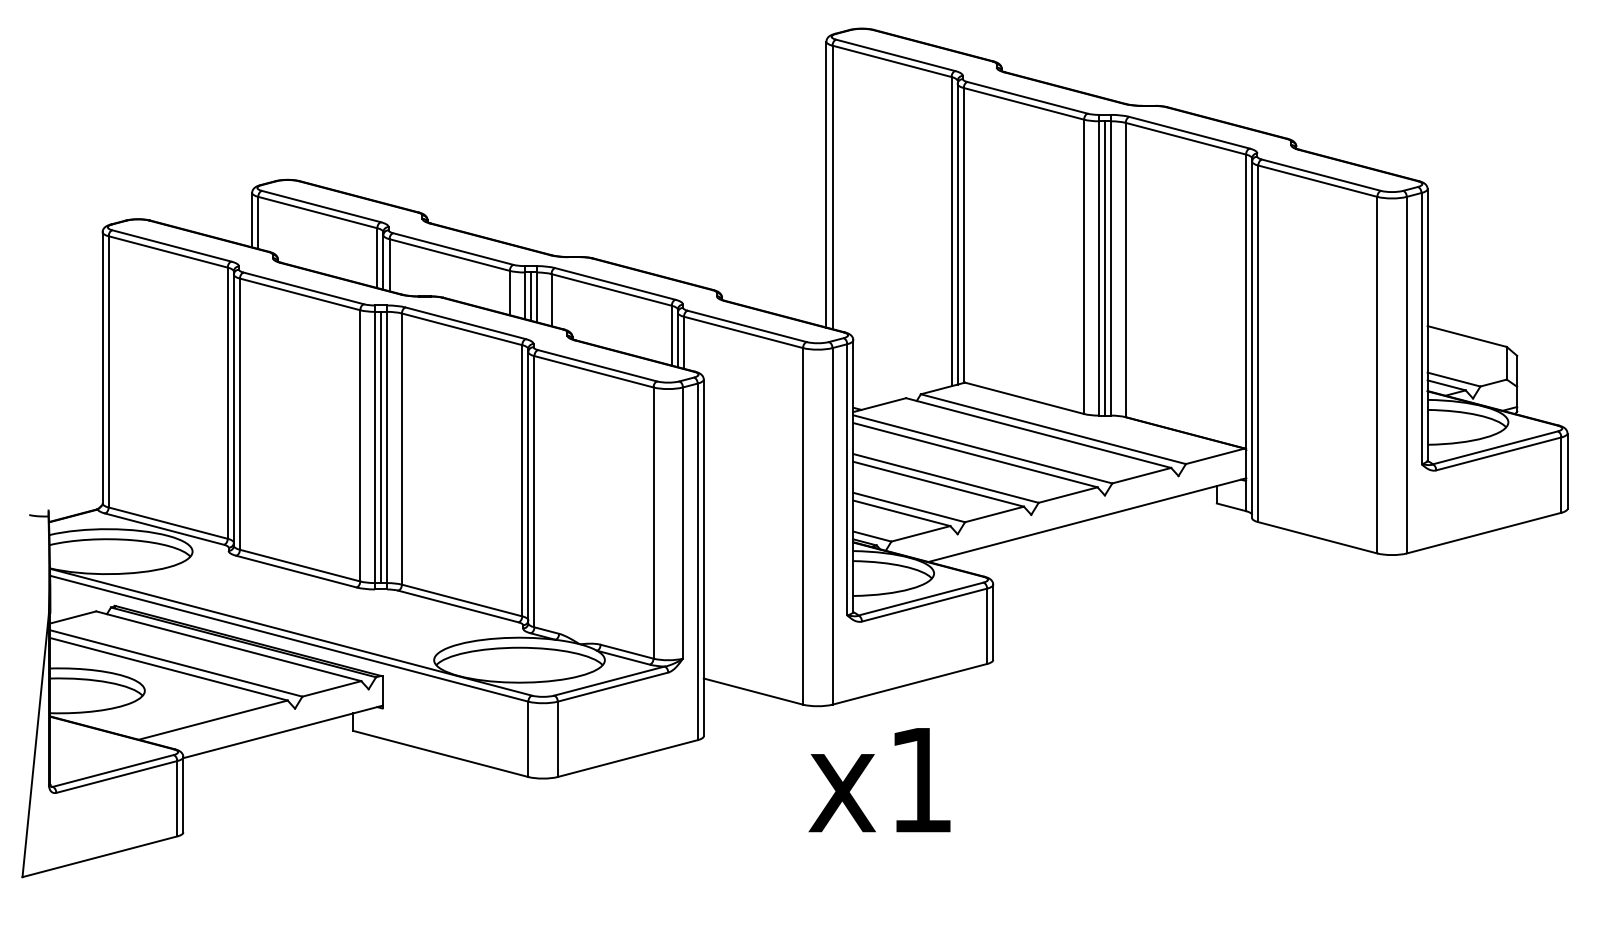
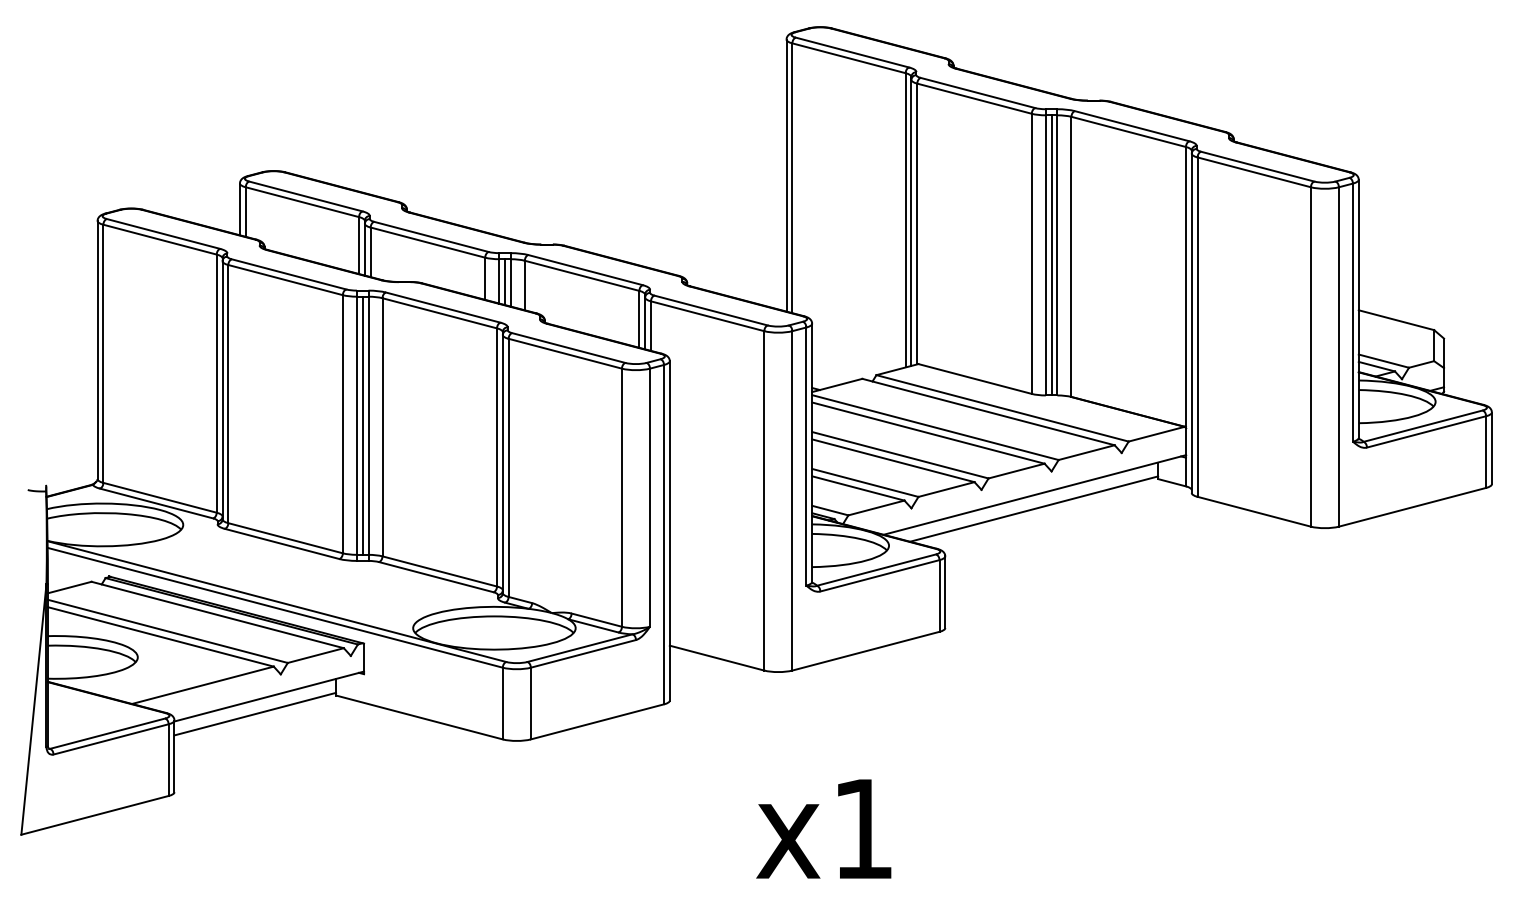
line: (1086, 534) -> (1034, 508), added
line: (268, 750) -> (255, 714), added
text: (879, 780) -> (823, 829), moved

